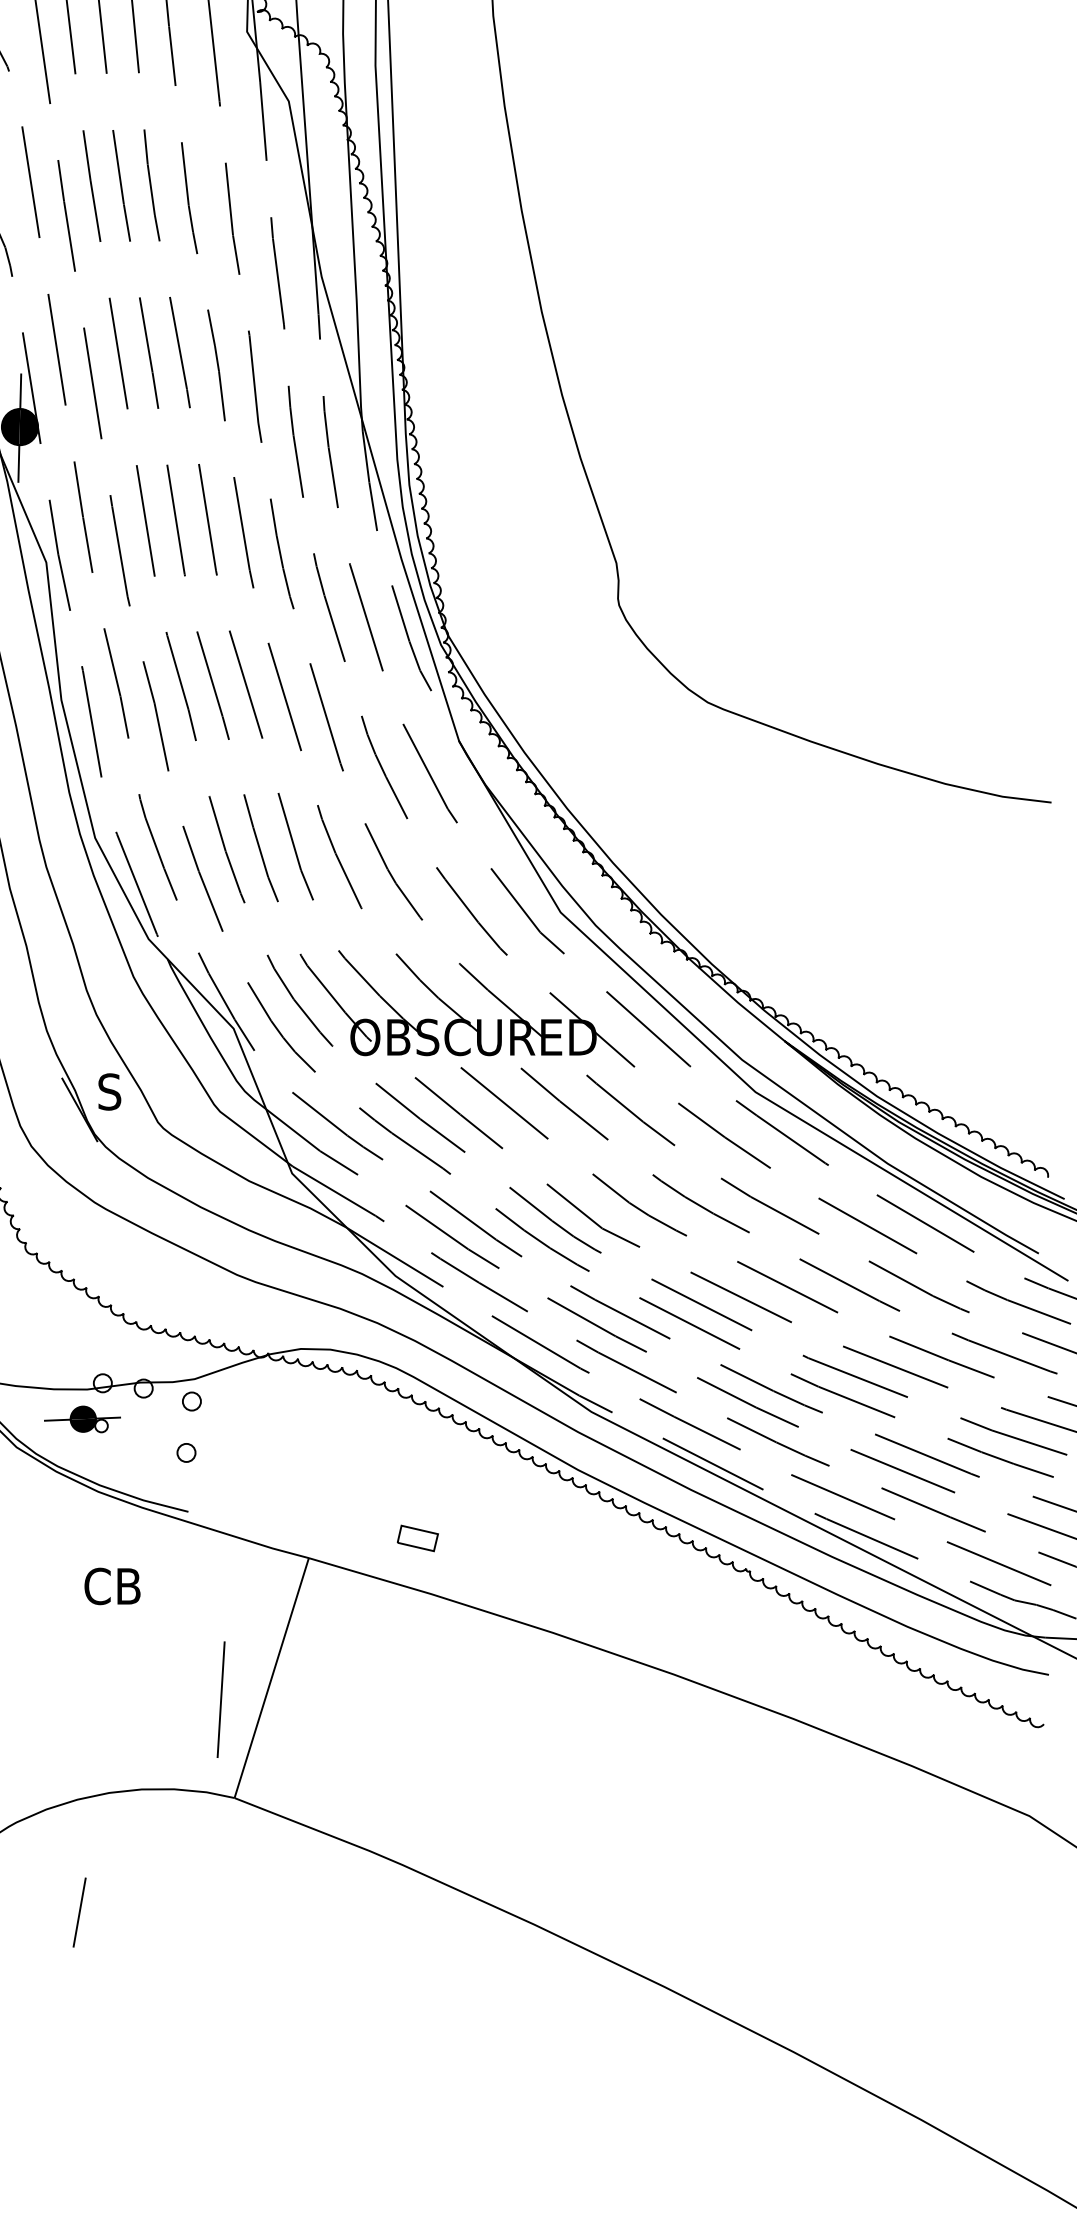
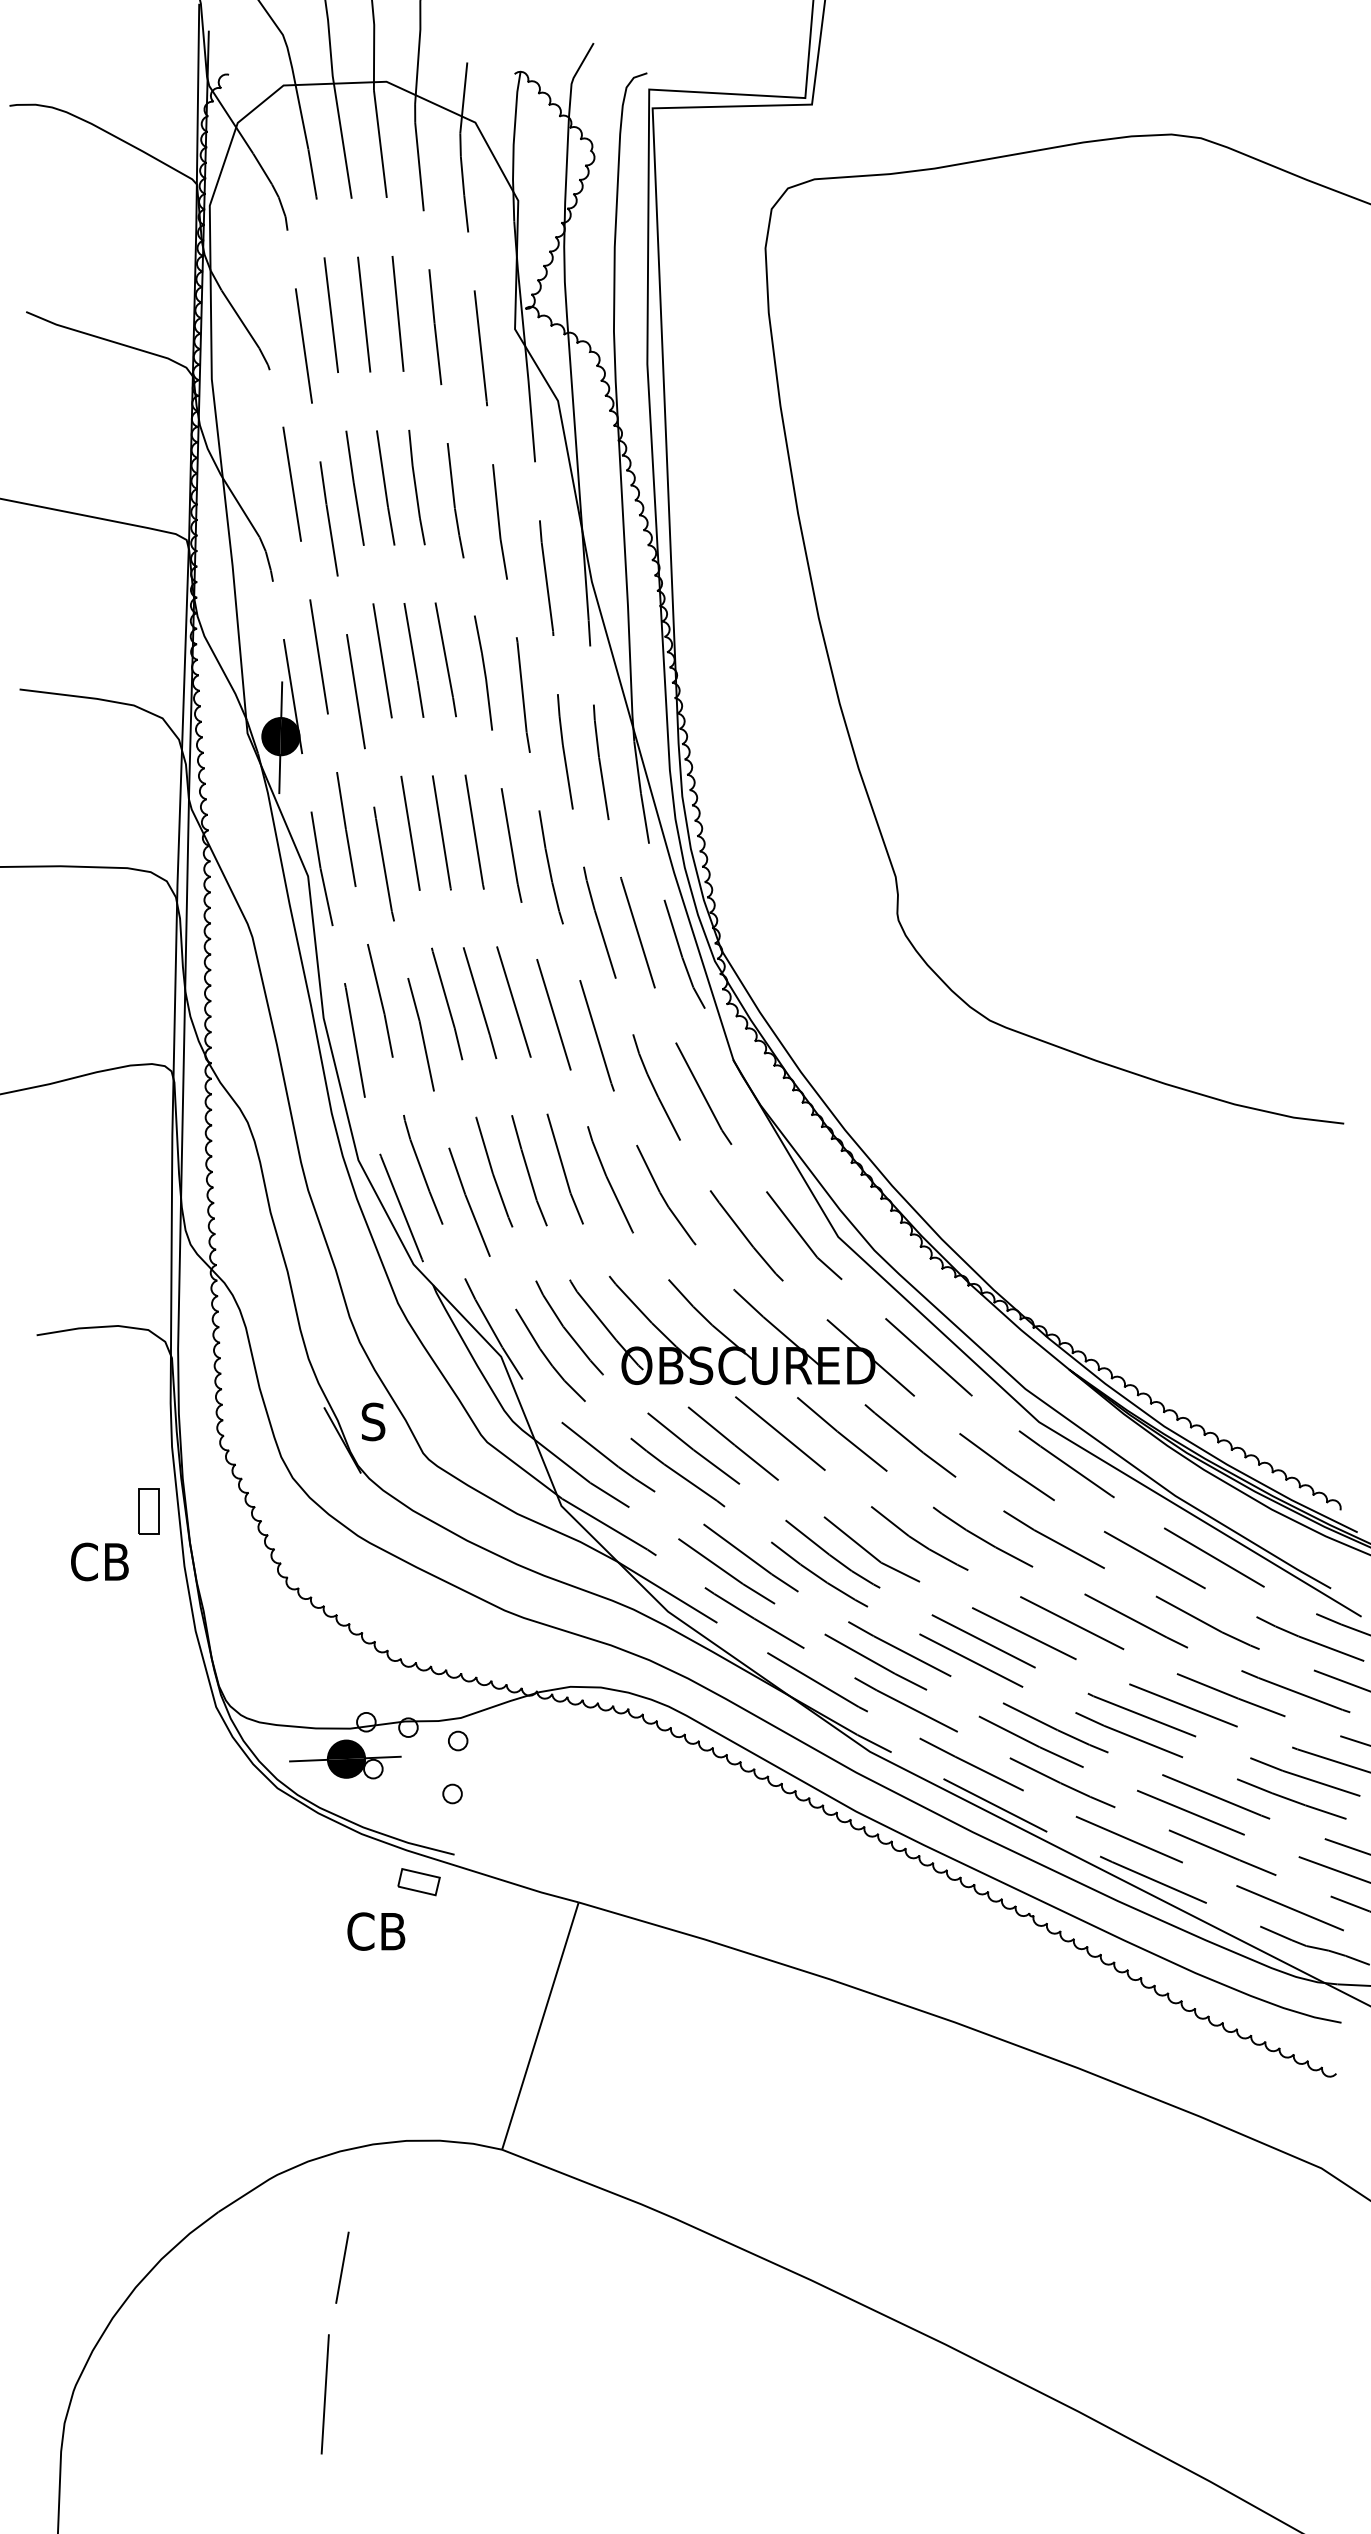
part: (82, 1419) -> (345, 1759), size x1.43
part: (417, 1538) -> (418, 1882), moved
line: (220, 1699) -> (324, 2394), moved

